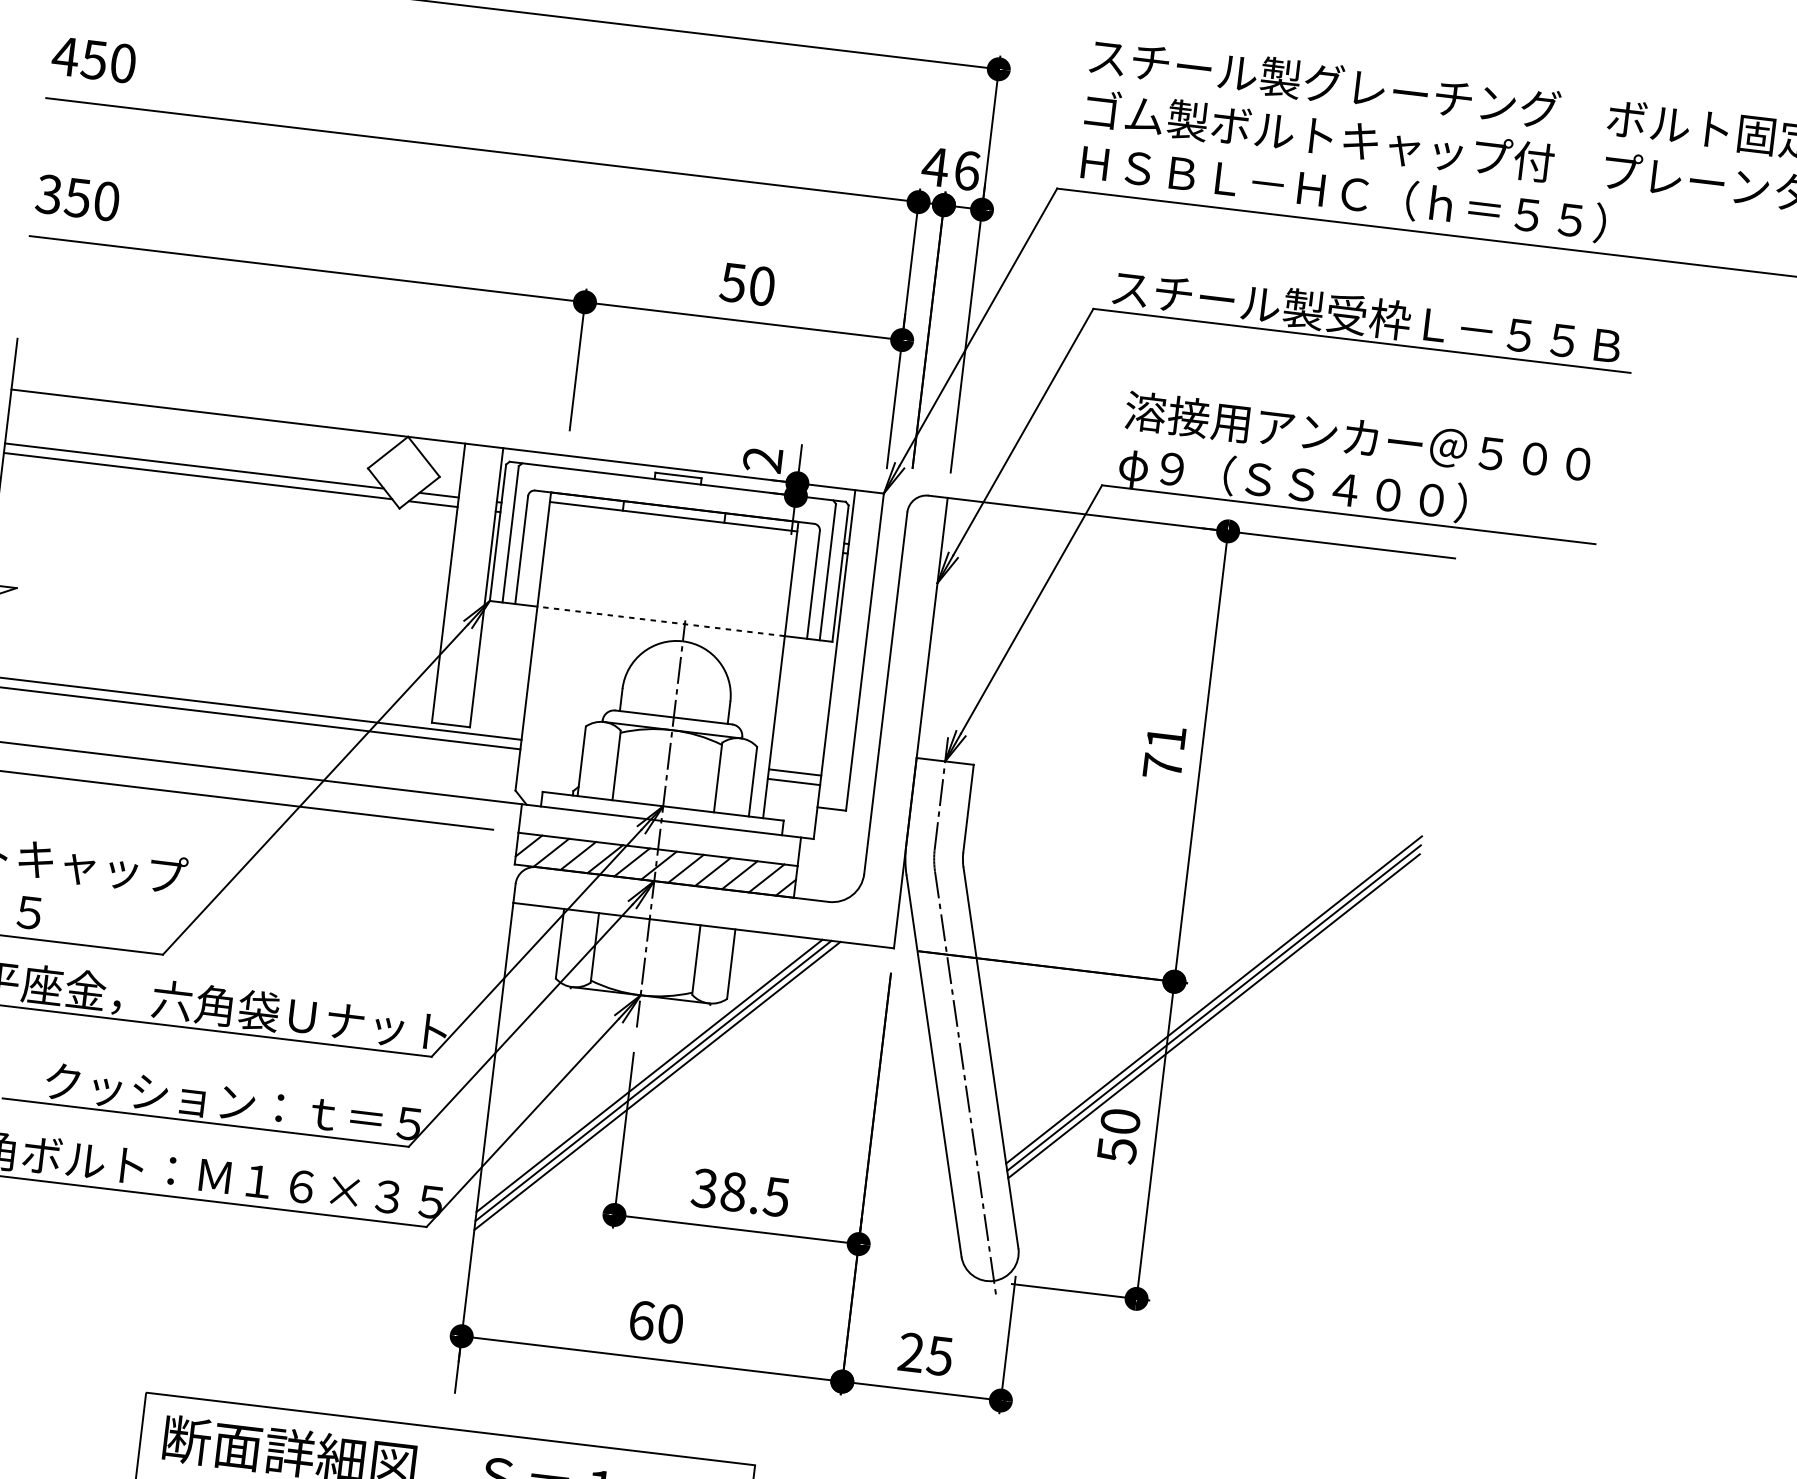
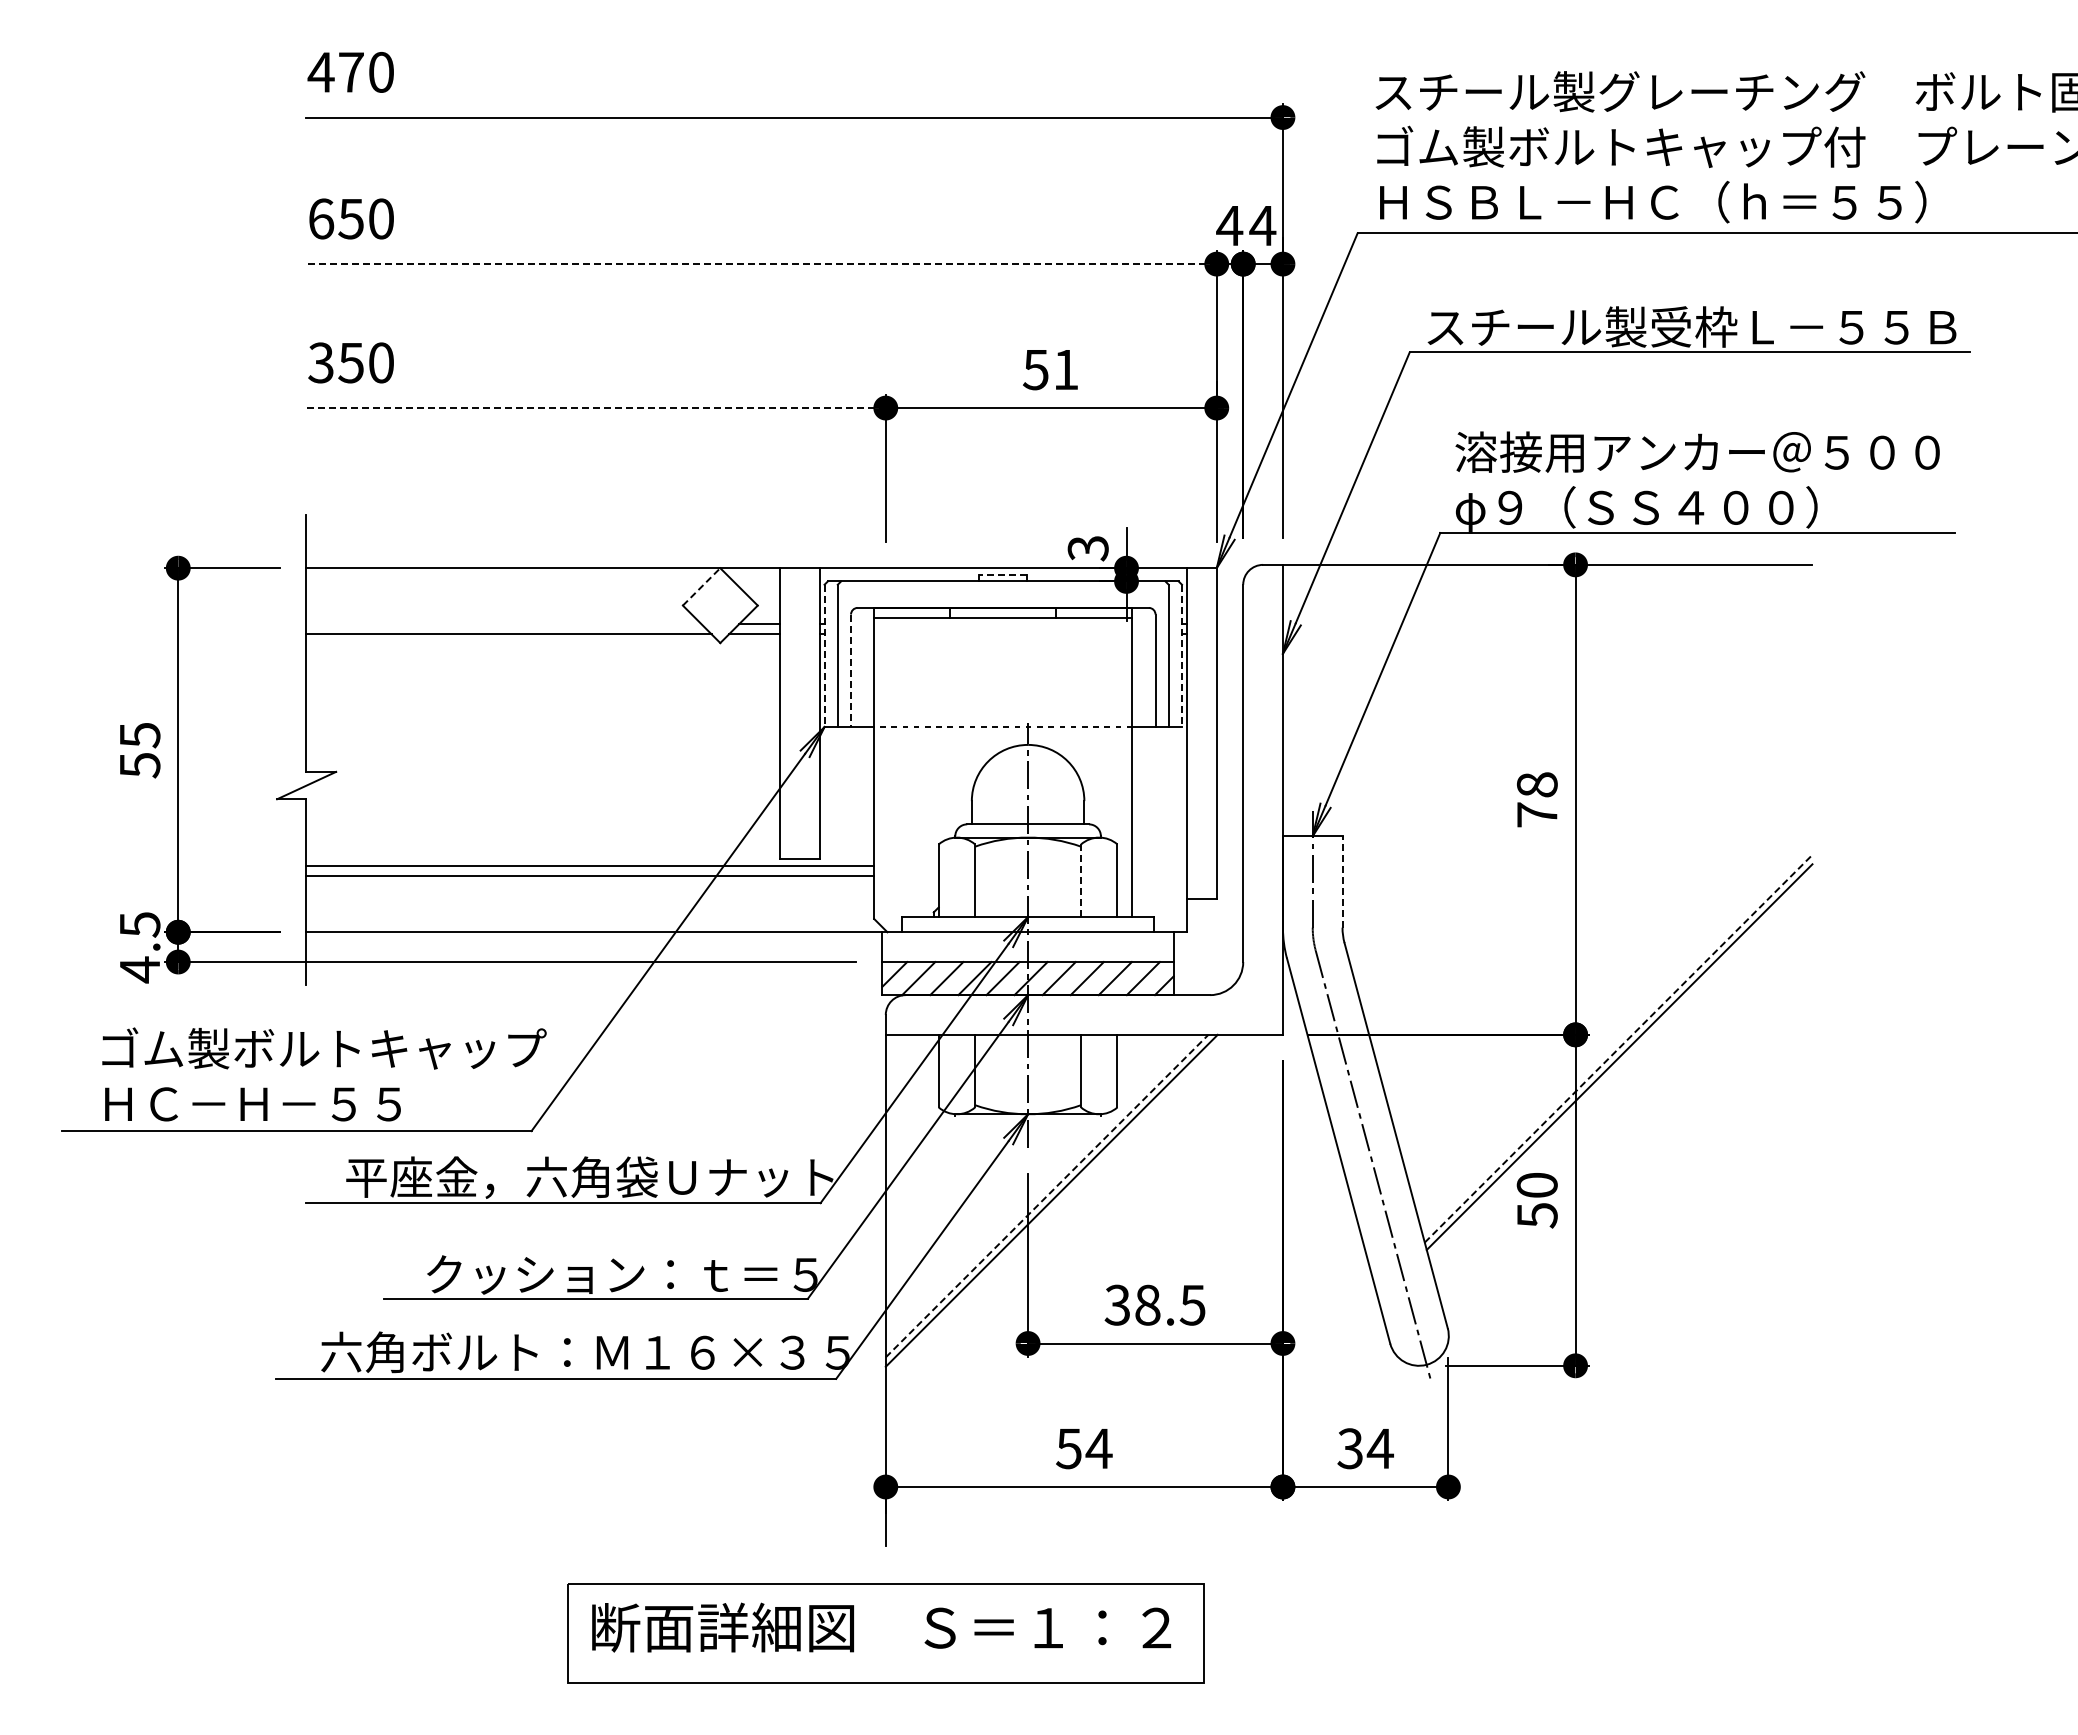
text: (64, 56) -> (320, 218), 450 -> 650
line: (482, 150) -> (761, 264), solid -> dashed
text: (966, 170) -> (1262, 225), 6 -> 4
line: (307, 269) -> (596, 408), solid -> dashed
text: (762, 285) -> (1066, 369), 50 -> 51
line: (388, 452) -> (701, 586), solid -> dashed
text: (763, 460) -> (1088, 548), 2 -> 3
line: (193, 466) -> (503, 624), removed
line: (677, 475) -> (1002, 574), solid -> dashed
line: (497, 533) -> (824, 656), solid -> dashed
line: (522, 550) -> (851, 671), solid -> dashed
line: (840, 574) -> (1182, 656), solid -> dashed
text: (1165, 737) -> (1536, 784), 71 -> 78
line: (794, 772) -> (1159, 866), removed
line: (718, 777) -> (1081, 880), solid -> dashed
line: (793, 781) -> (1159, 875), removed
line: (968, 808) -> (1342, 881), solid -> dashed
line: (1213, 999) -> (1618, 1048), solid -> dashed
line: (1213, 1016) -> (1620, 1065), removed
line: (649, 1075) -> (1047, 1195), solid -> dashed
line: (657, 1085) -> (1056, 1205), removed
text: (656, 1322) -> (1084, 1448), 60 -> 54
text: (925, 1354) -> (1365, 1448), 25 -> 34

